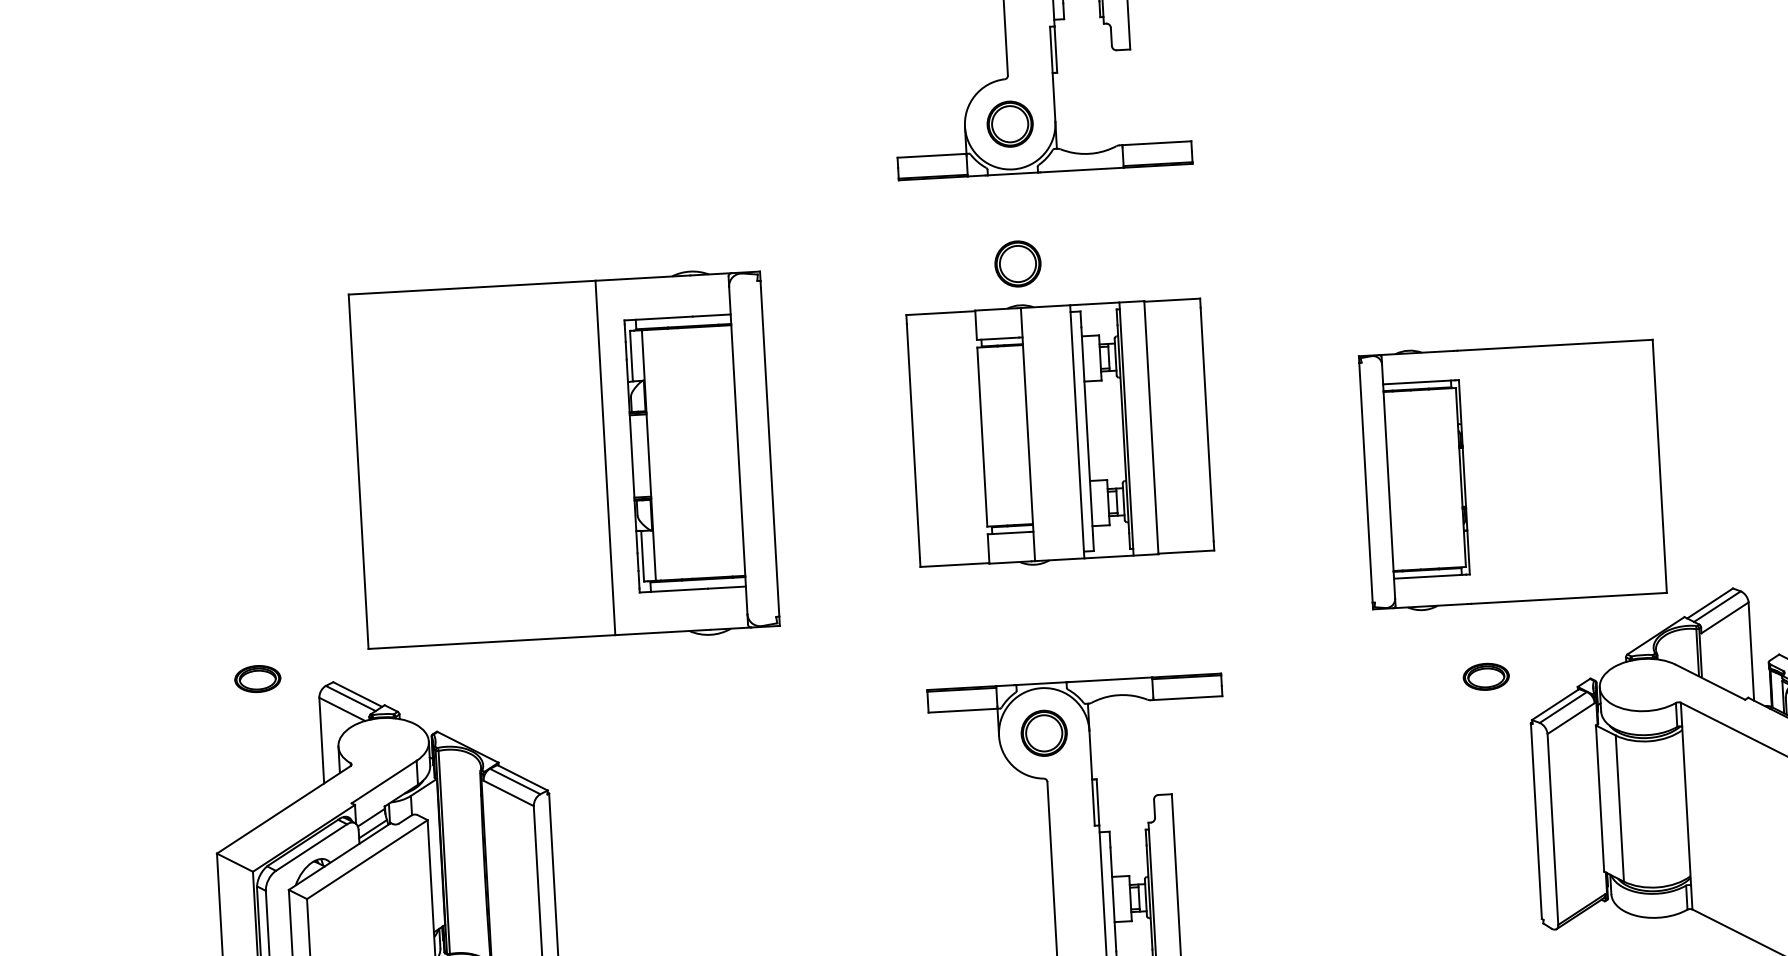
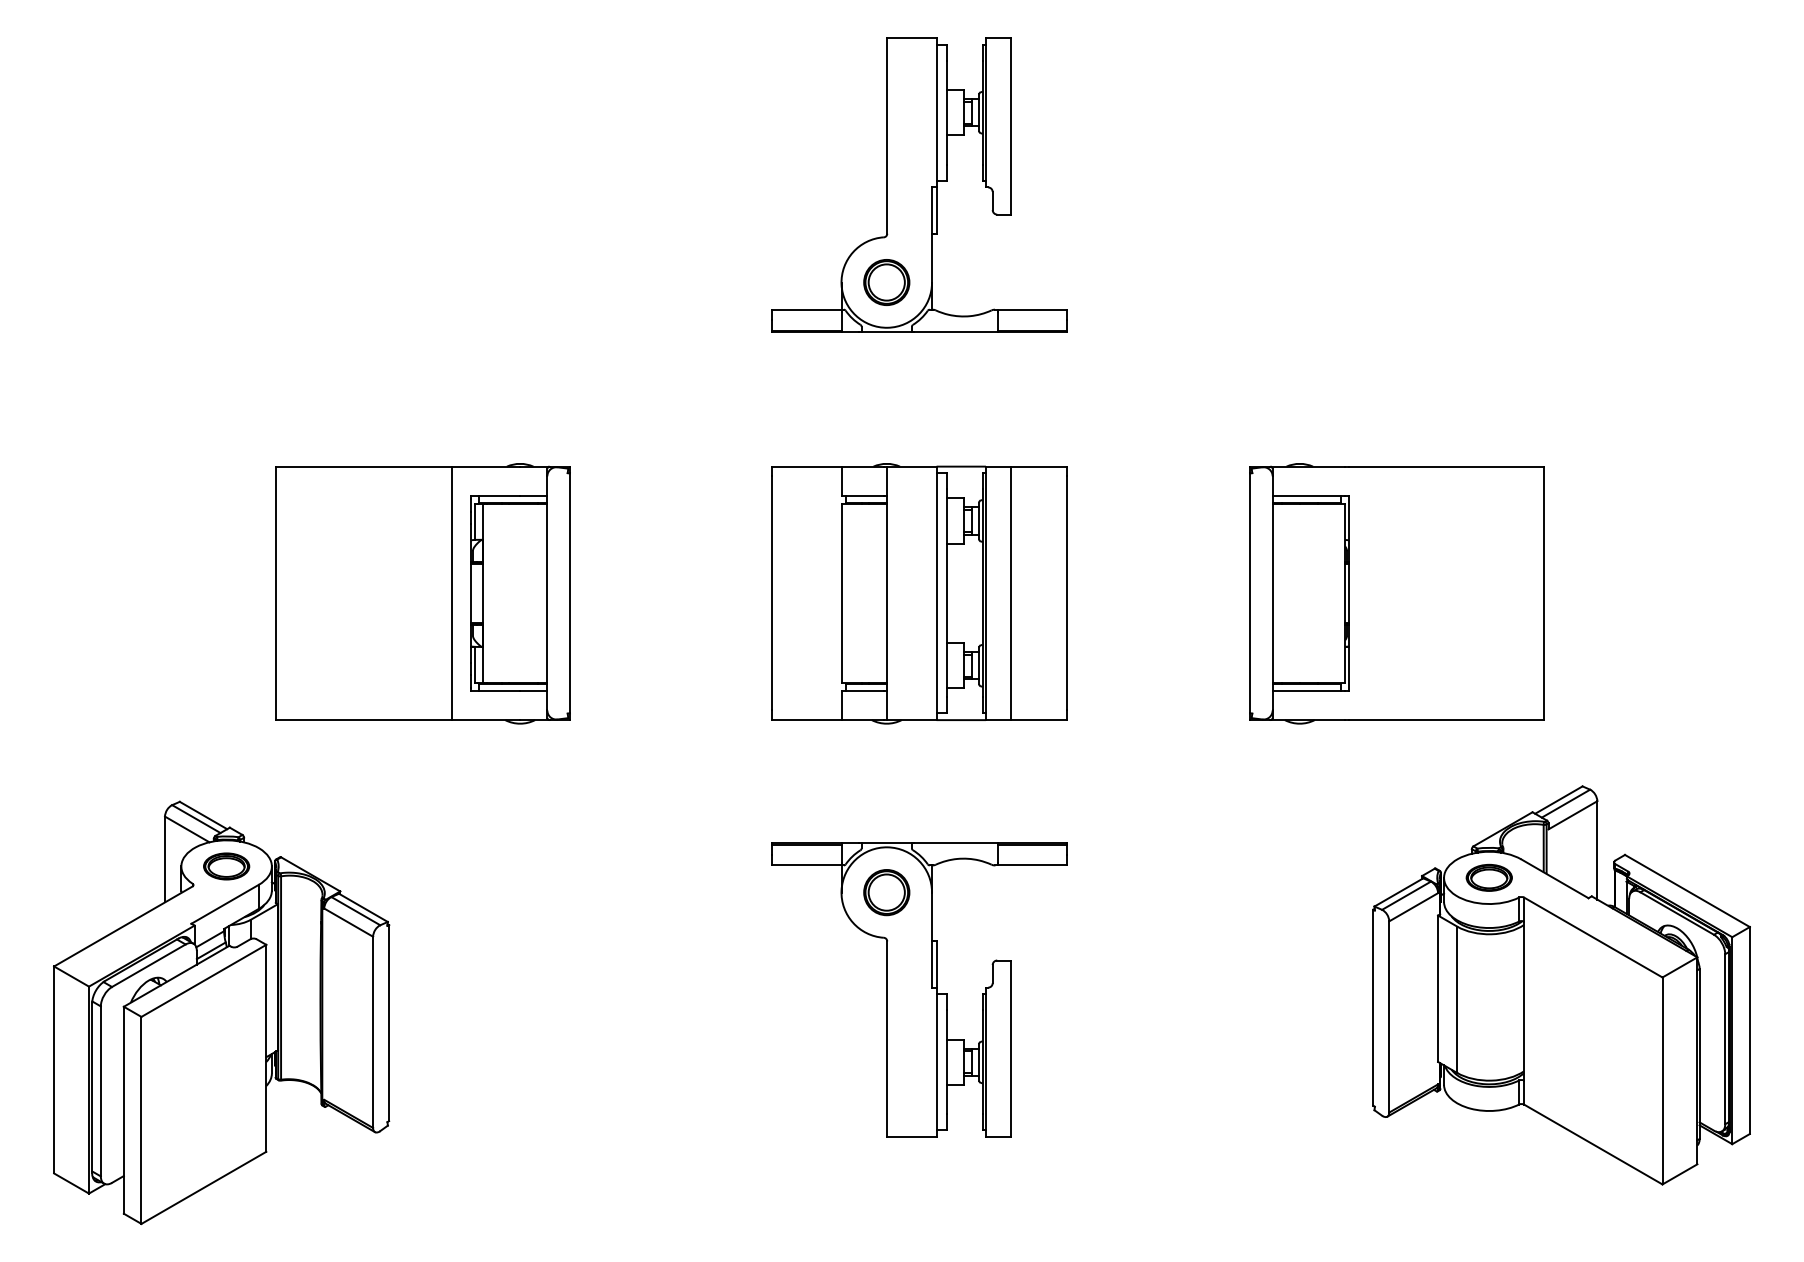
part: (1017, 264) -> (886, 422), removed
part: (563, 460) -> (422, 593), size x0.71
part: (1512, 474) -> (1396, 593), moved
part: (1485, 676) -> (1488, 877), moved
part: (257, 679) -> (226, 866), moved

